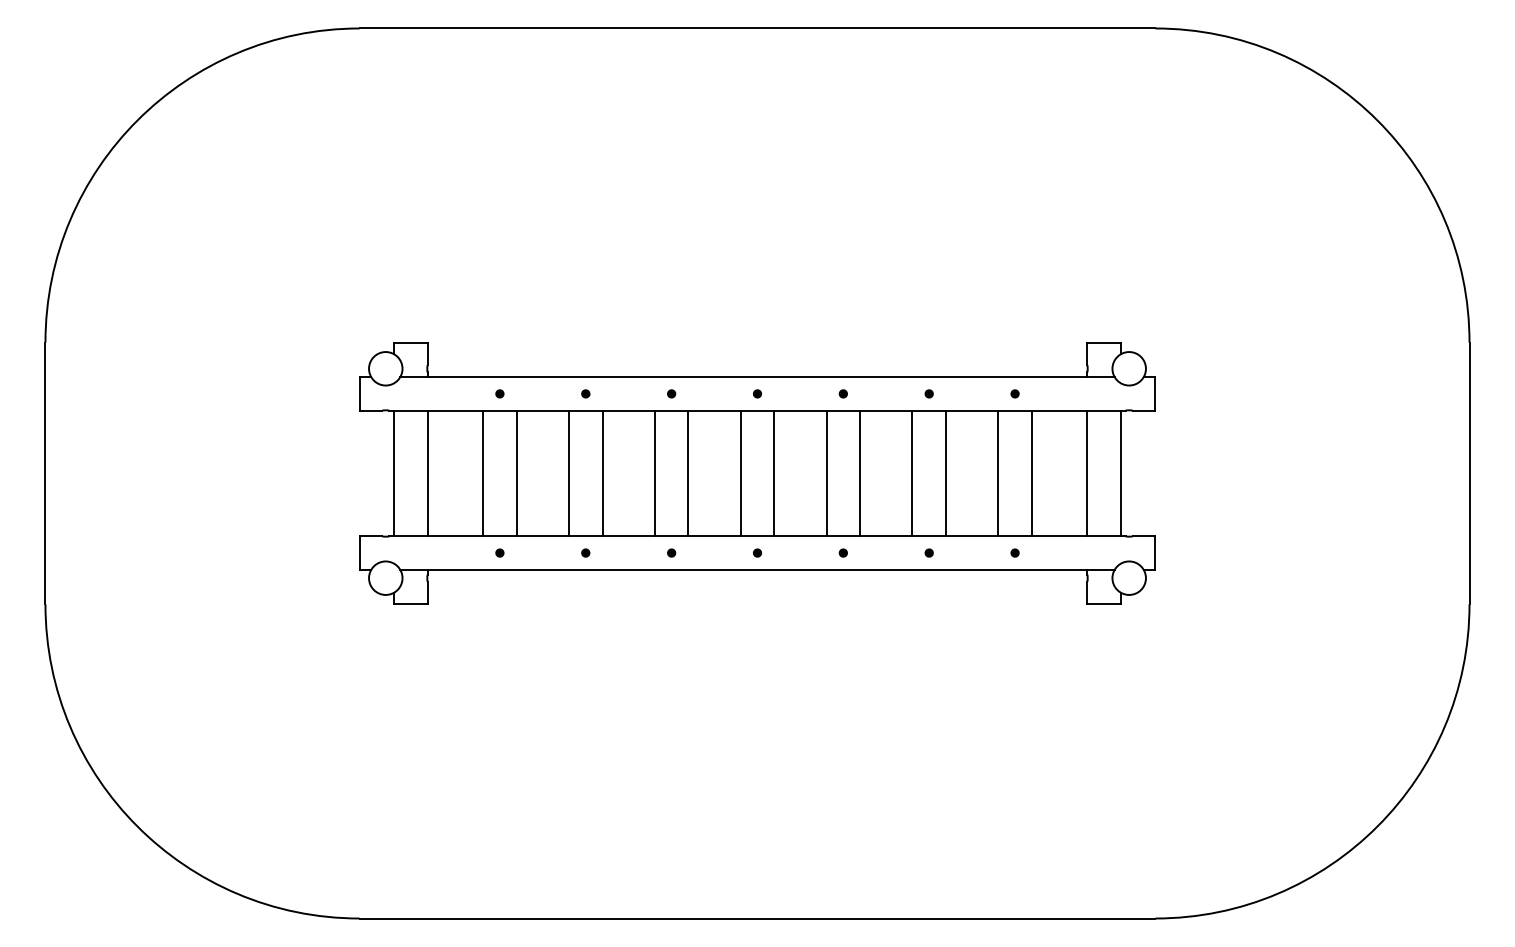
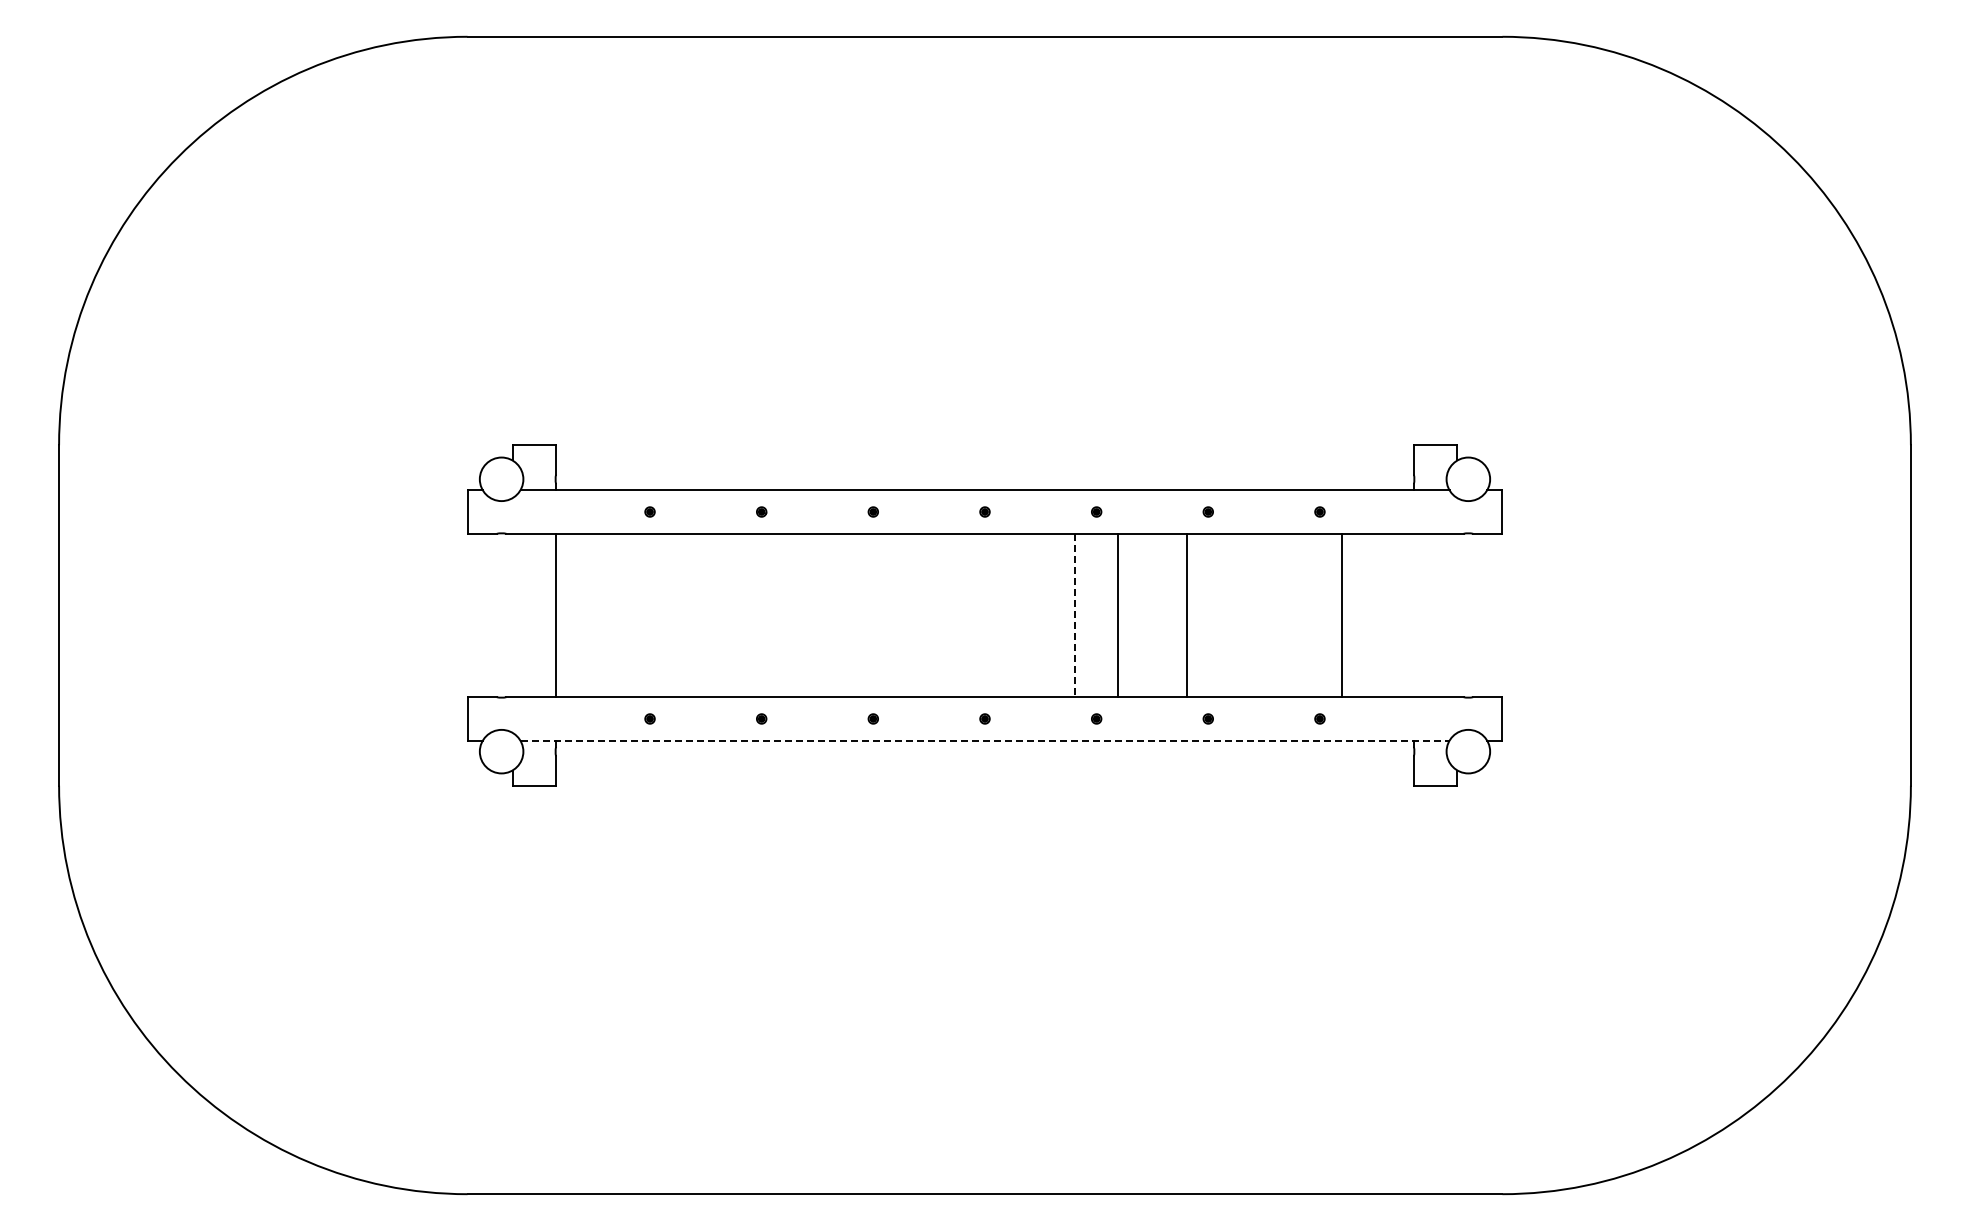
line: (394, 473) -> (512, 615), removed
line: (483, 473) -> (628, 615), removed
line: (516, 473) -> (671, 615), removed
line: (568, 473) -> (739, 615), removed
line: (602, 473) -> (783, 615), removed
line: (654, 473) -> (851, 615), removed
line: (688, 473) -> (895, 615), removed
line: (740, 473) -> (963, 615), removed
line: (774, 473) -> (1006, 615), removed
line: (826, 473) -> (1074, 615), solid -> dashed
line: (946, 473) -> (1230, 615), removed
line: (998, 473) -> (1298, 615), removed
line: (1087, 473) -> (1413, 615), removed
line: (1120, 473) -> (1457, 615), removed
line: (757, 569) -> (985, 740), solid -> dashed

